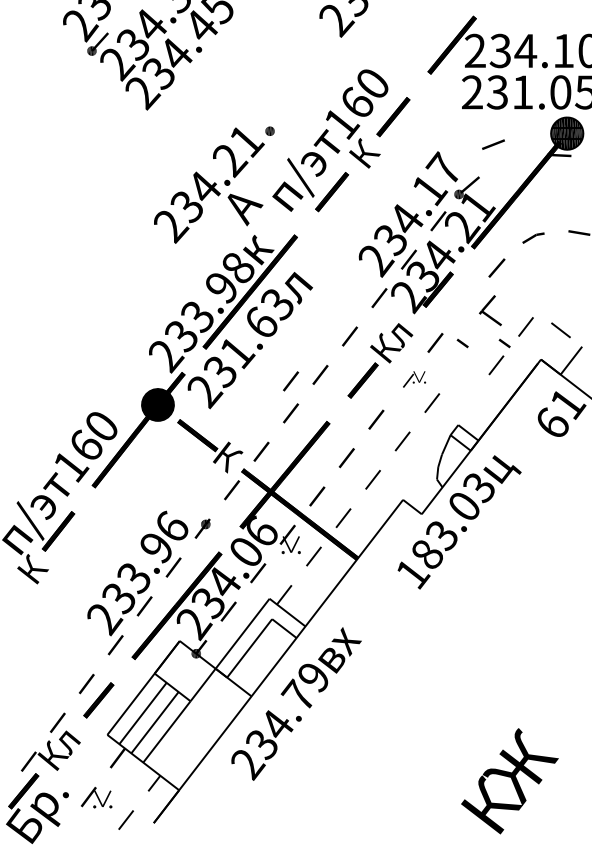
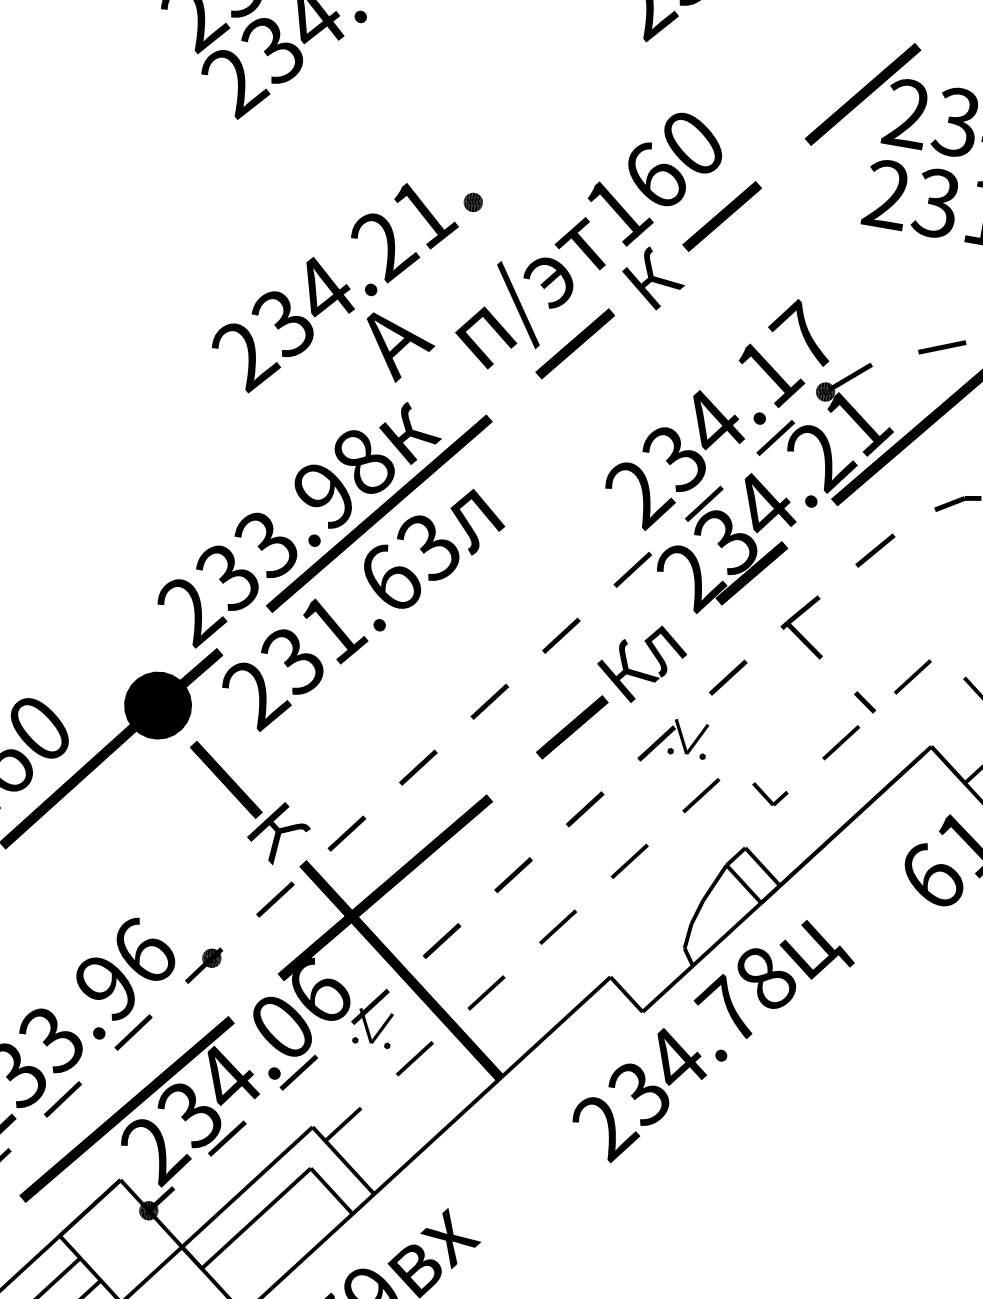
line: (493, 144) -> (942, 347), moved
part: (490, 310) -> (804, 624), moved
line: (462, 343) -> (781, 688), removed
part: (414, 379) -> (674, 742), size x1.43
line: (291, 381) -> (430, 704), removed
part: (465, 397) -> (769, 795), added
text: (445, 531) -> (683, 1054), 183.03 -> 234.78

